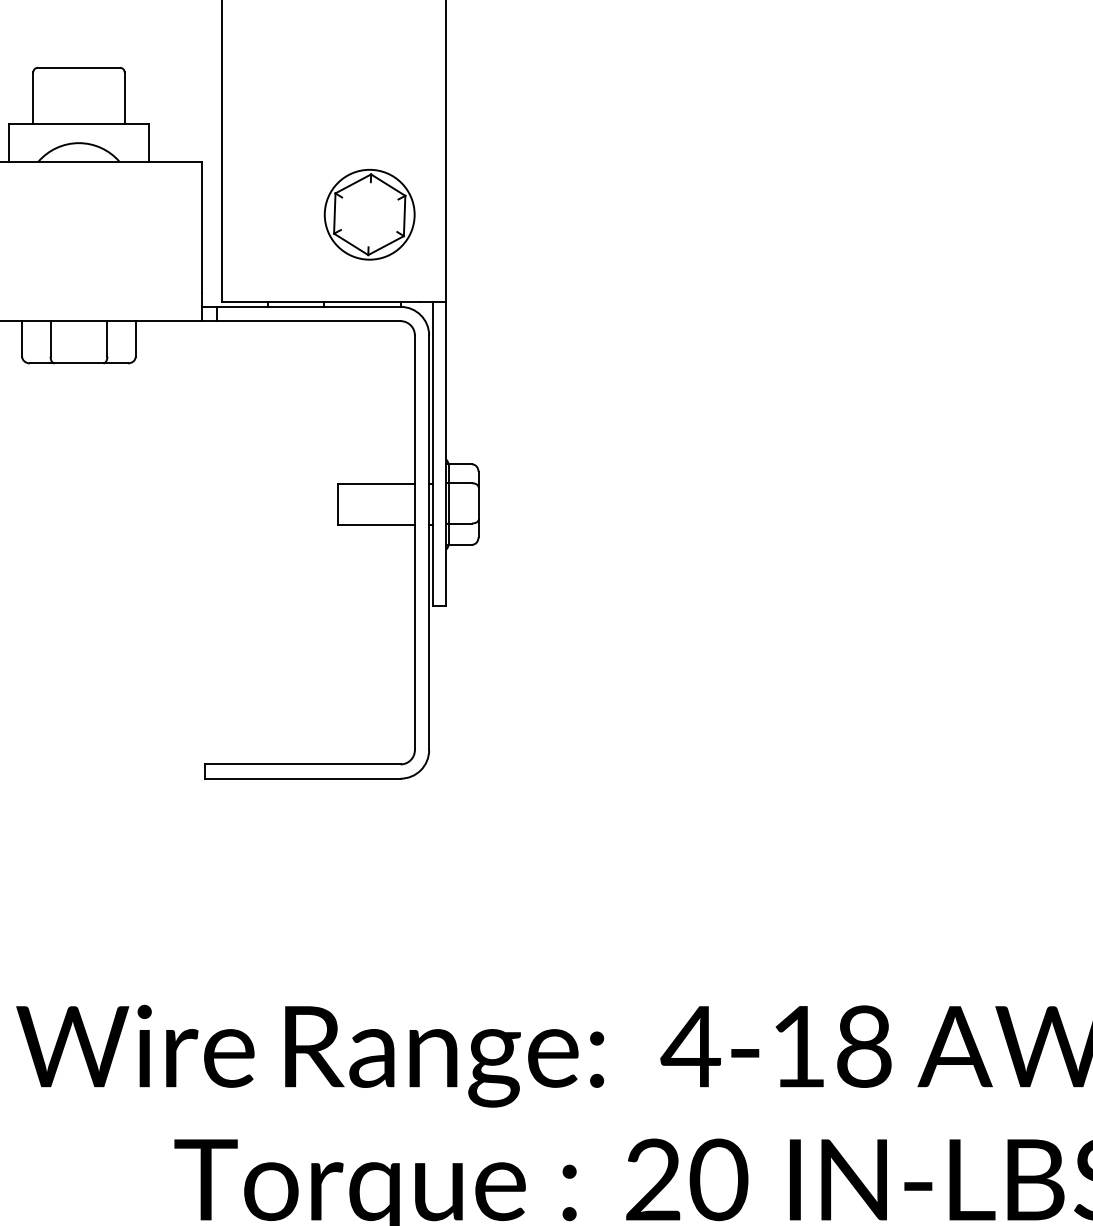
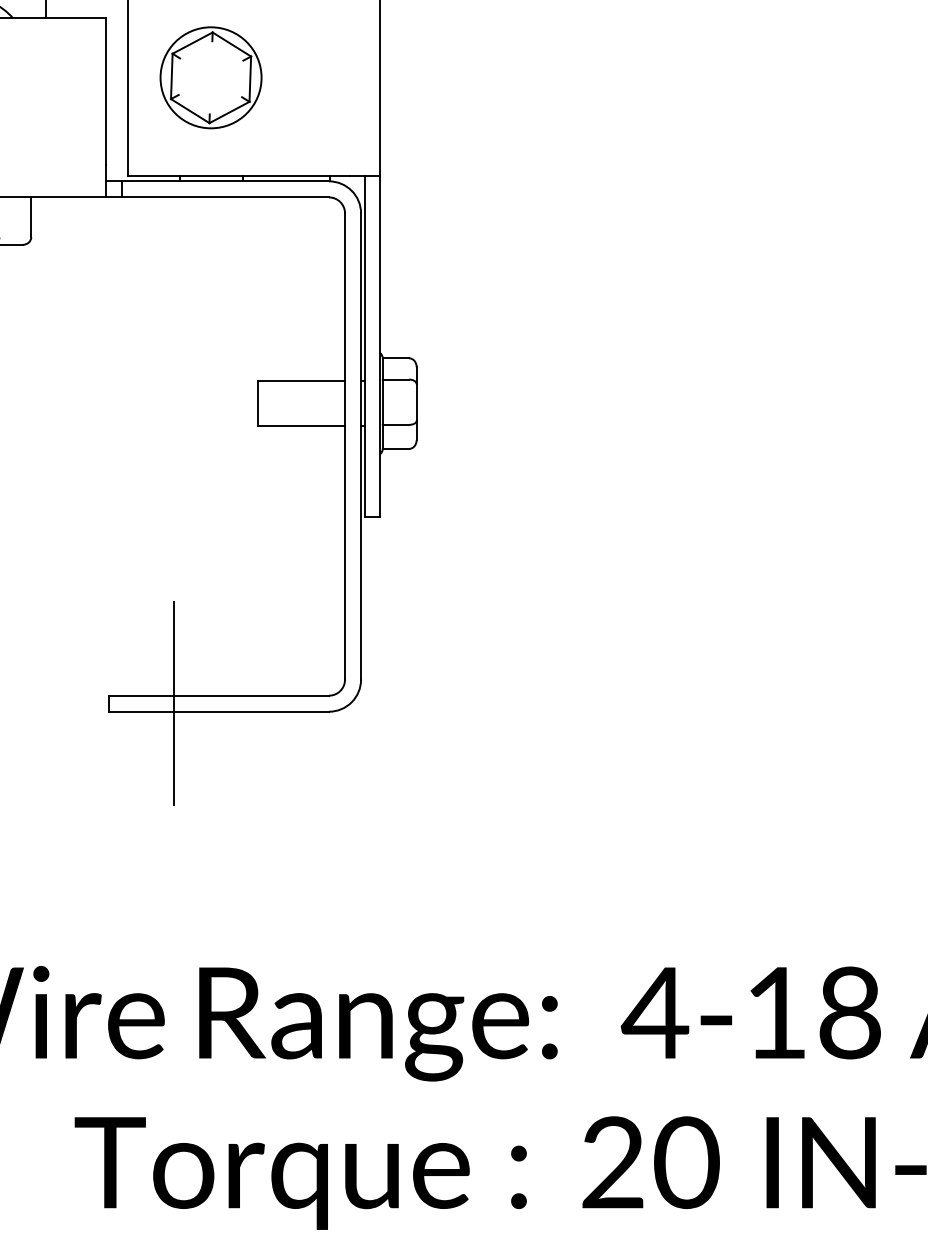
part: (369, 214) -> (210, 77), moved
line: (262, 771) -> (173, 703), added

